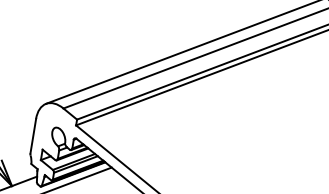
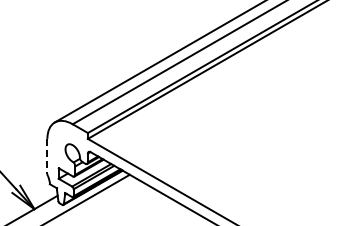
line: (33, 136) -> (47, 156), solid -> dashed

